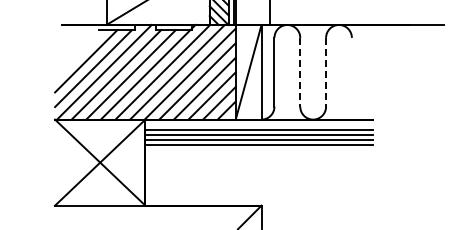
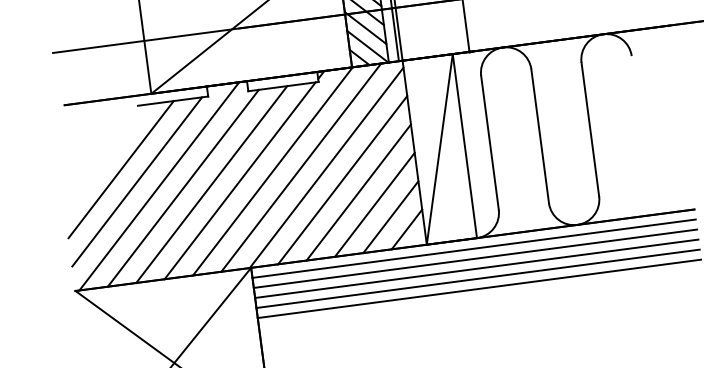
line: (300, 72) -> (540, 136), dashed -> solid
line: (326, 72) -> (591, 129), dashed -> solid
line: (259, 124) -> (474, 248), added

